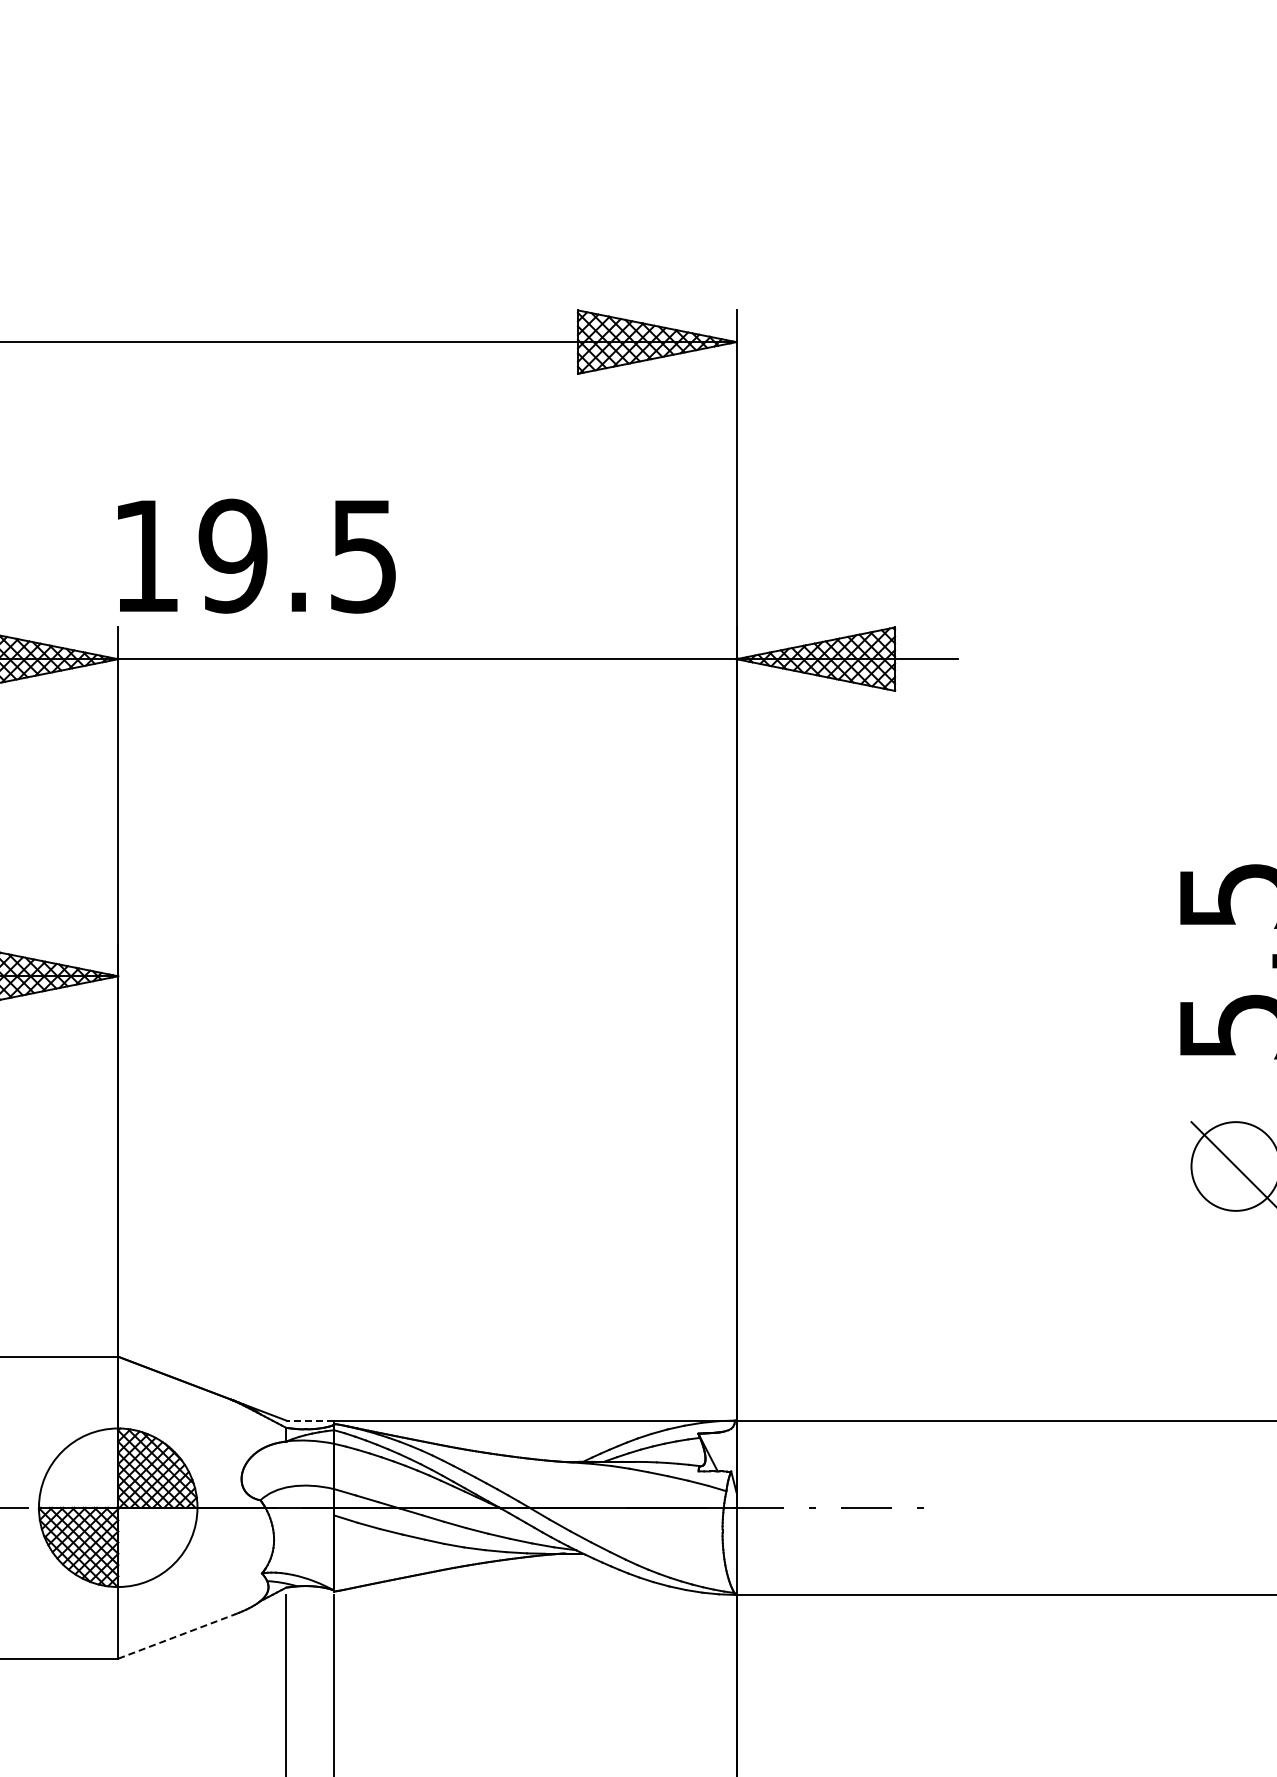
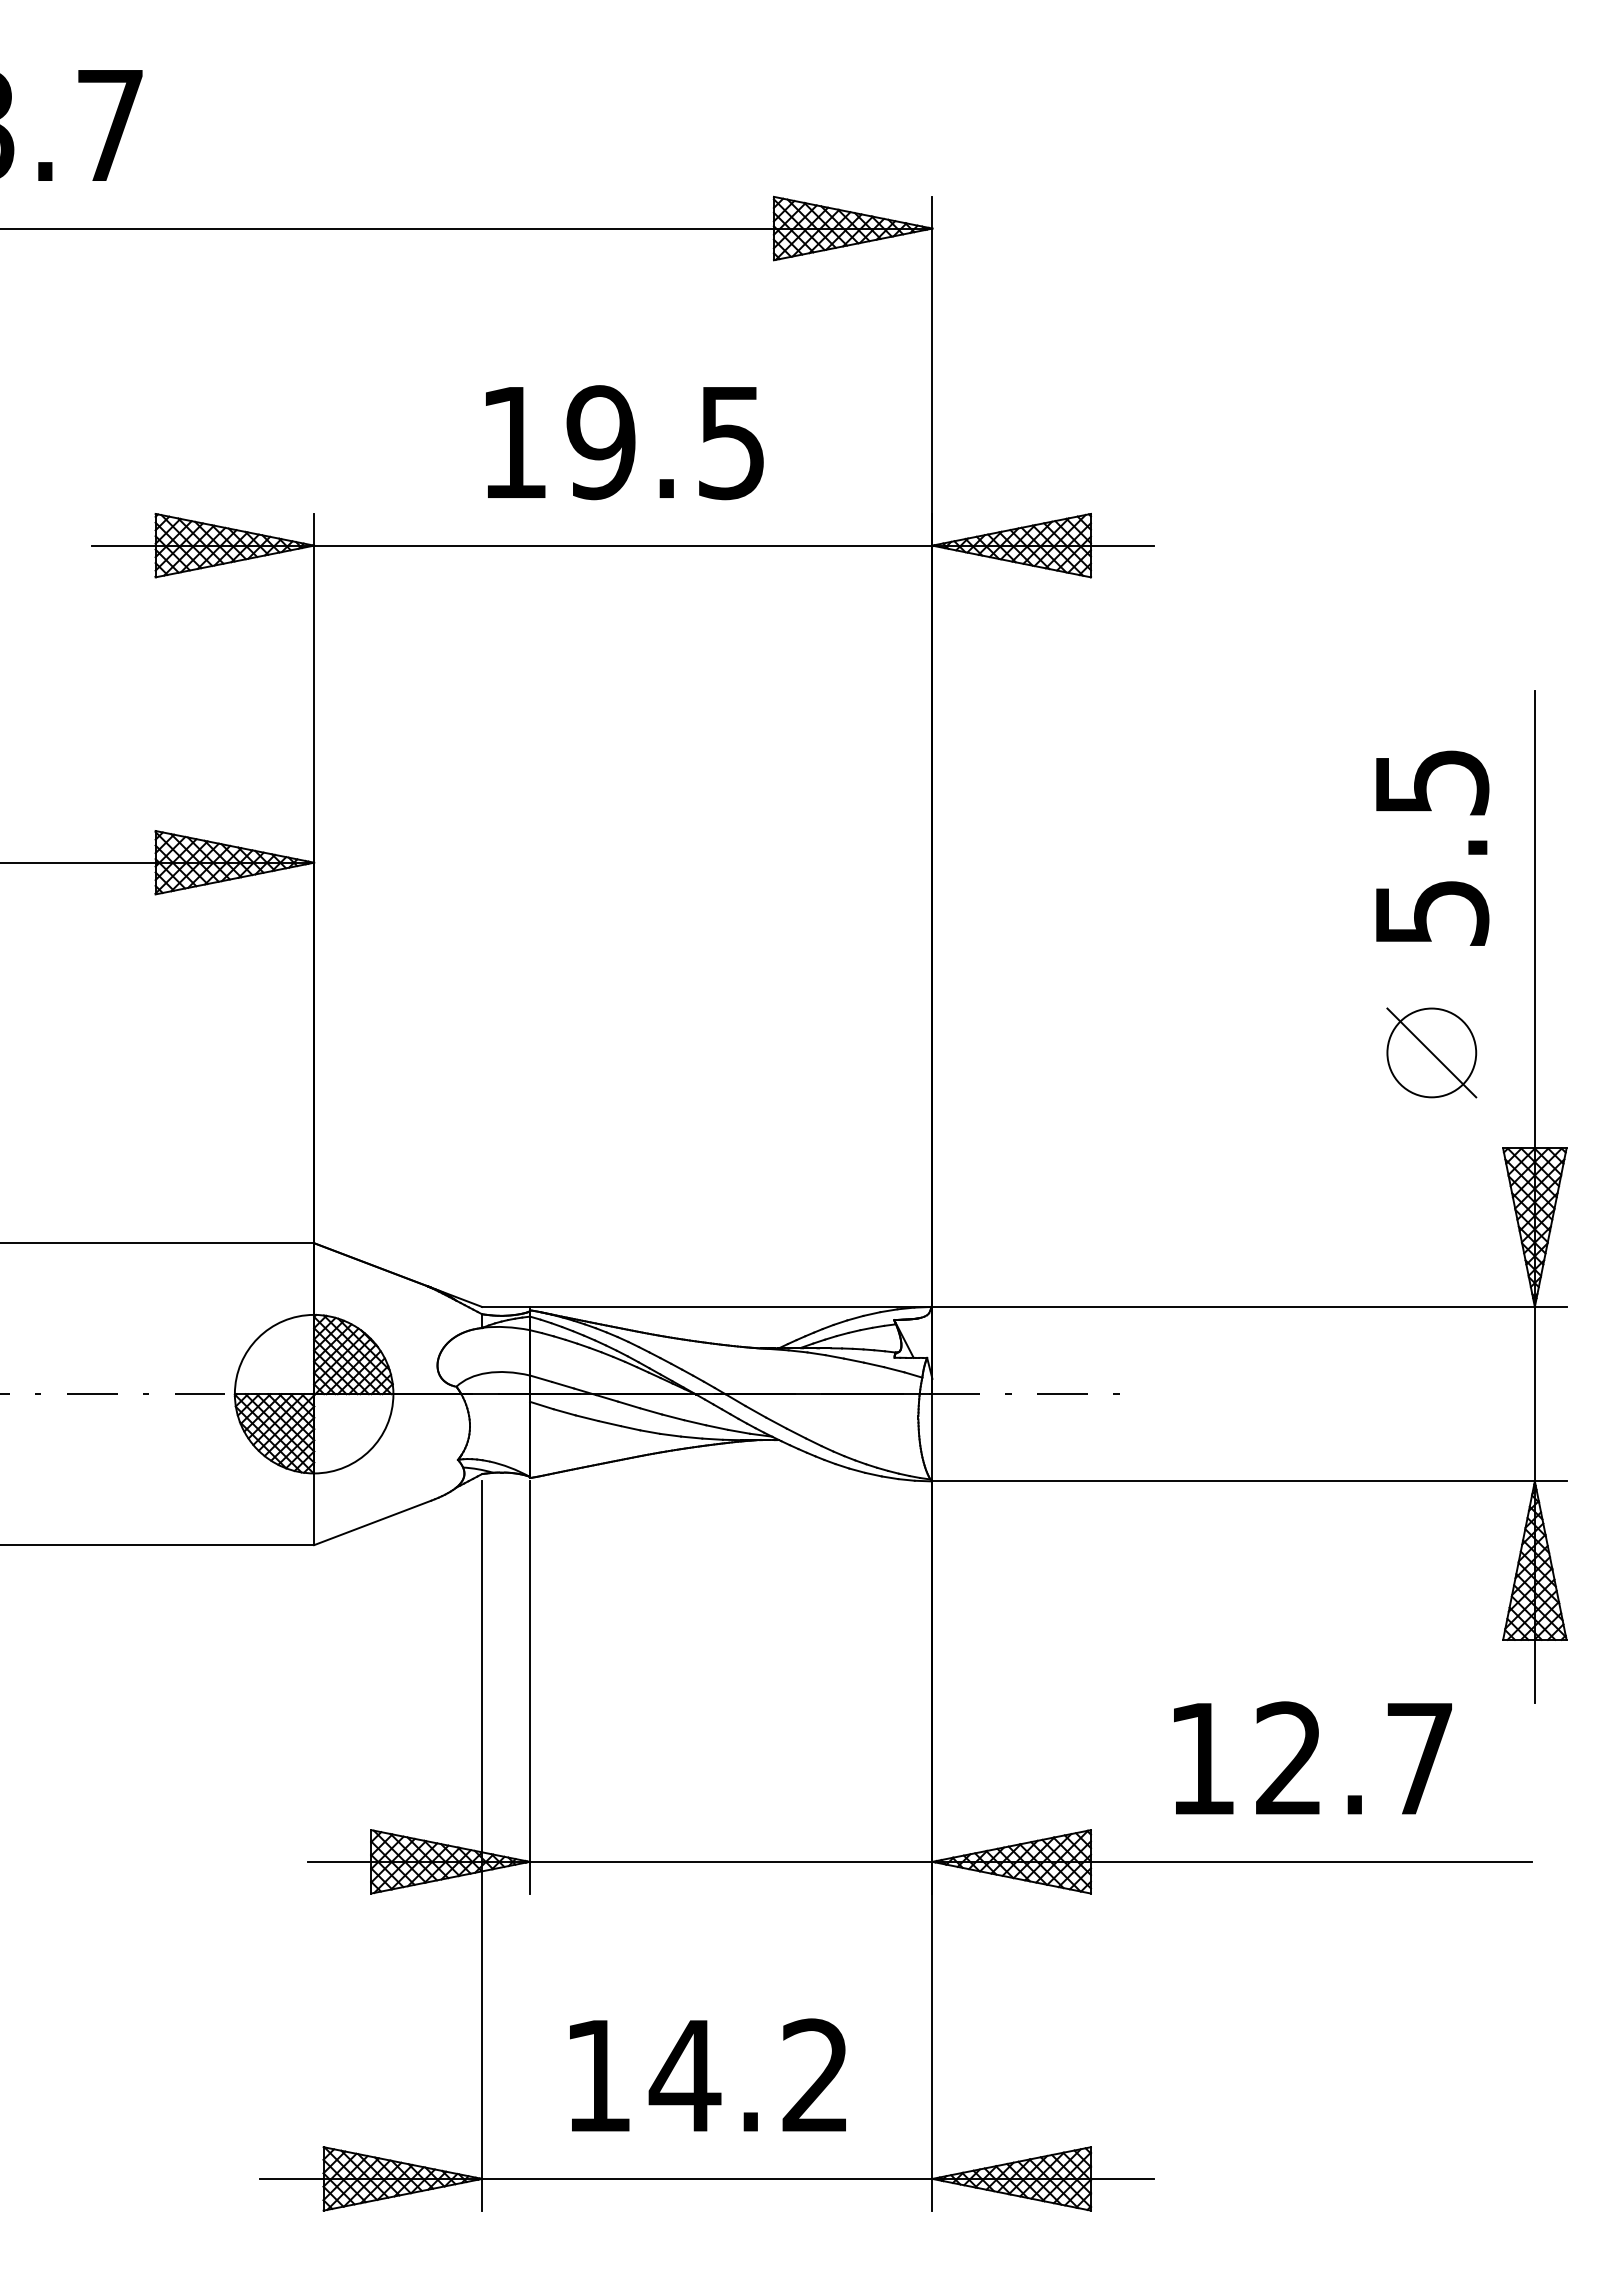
text: (256, 556) -> (624, 442), moved
line: (309, 1420) -> (505, 1306), dashed -> solid
line: (176, 1636) -> (372, 1522), dashed -> solid

